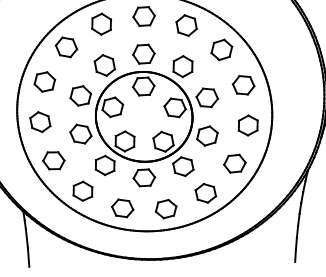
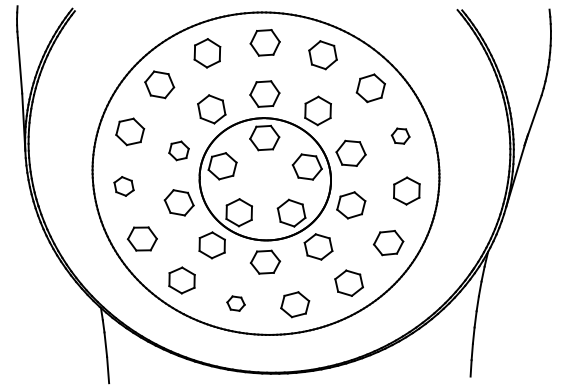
part: (243, 84) -> (400, 135), size x0.6
part: (80, 95) -> (178, 150), size x0.7
part: (39, 122) -> (123, 186), size x0.7
part: (122, 208) -> (235, 303), size x0.6

